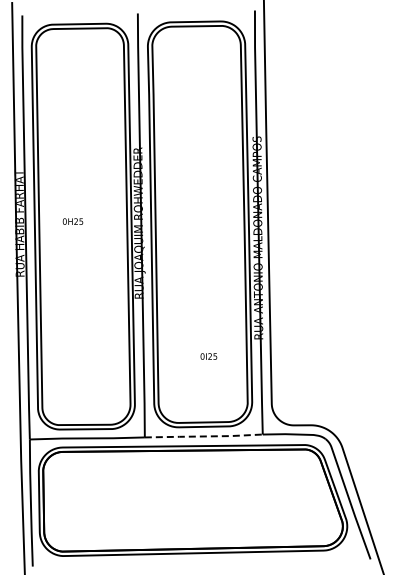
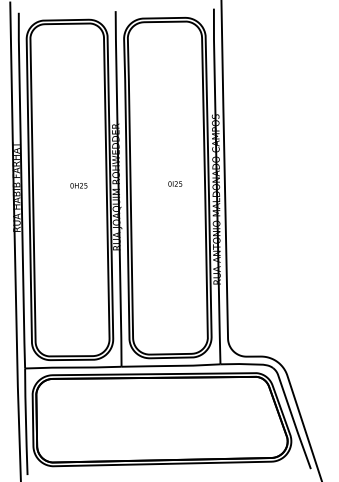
text: (72, 221) -> (78, 185), moved
text: (208, 356) -> (174, 183), moved
line: (204, 436) -> (171, 365), dashed -> solid

